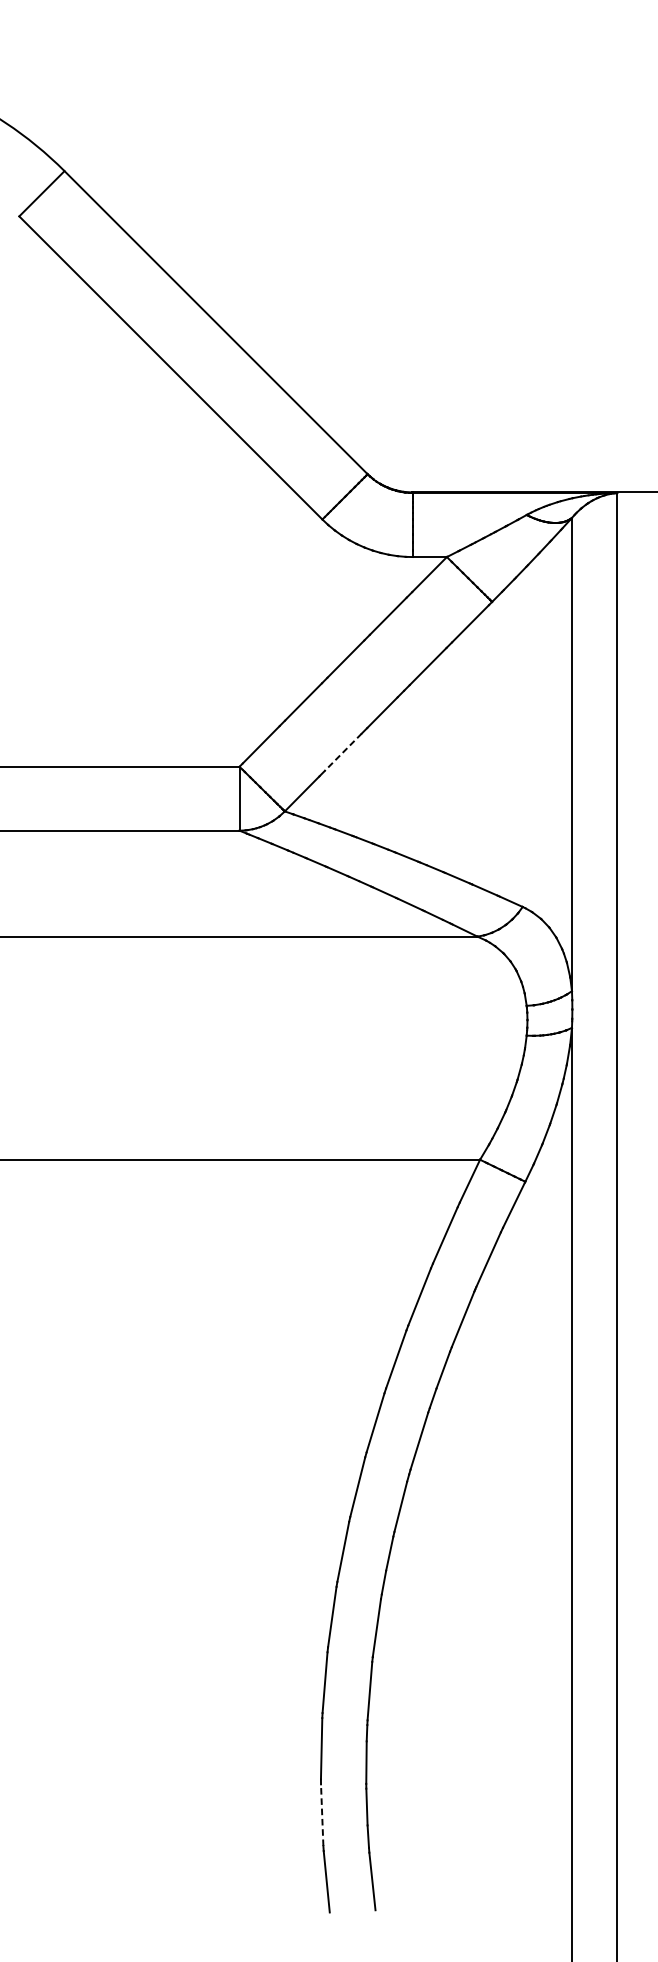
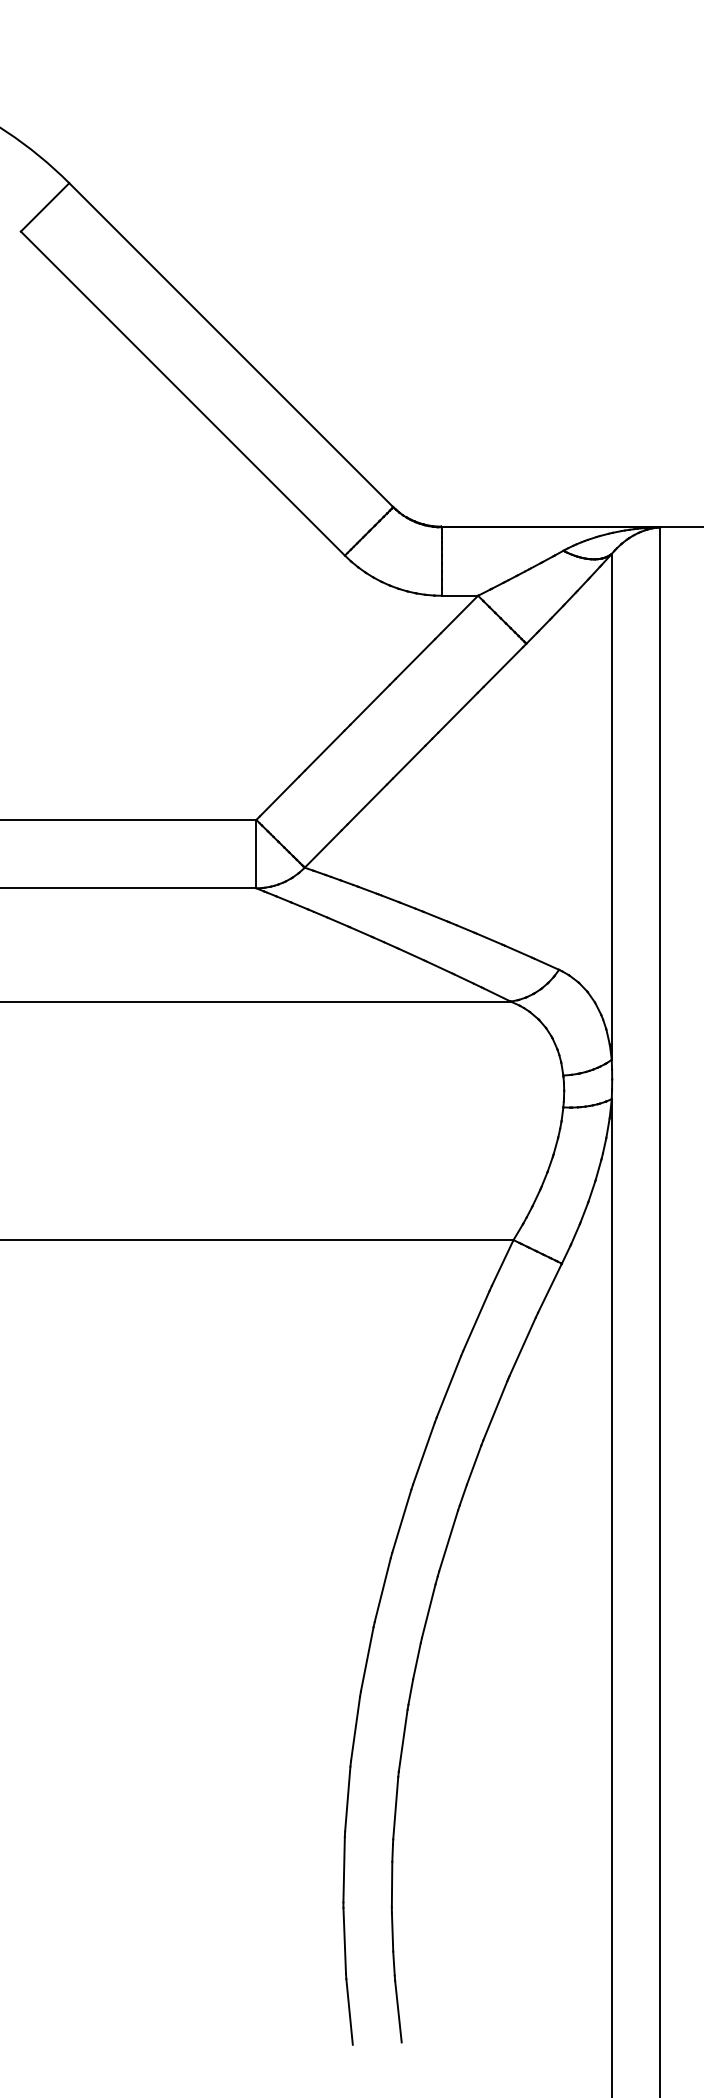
line: (342, 752) -> (366, 804), dashed -> solid
line: (321, 1814) -> (344, 1940), dashed -> solid

